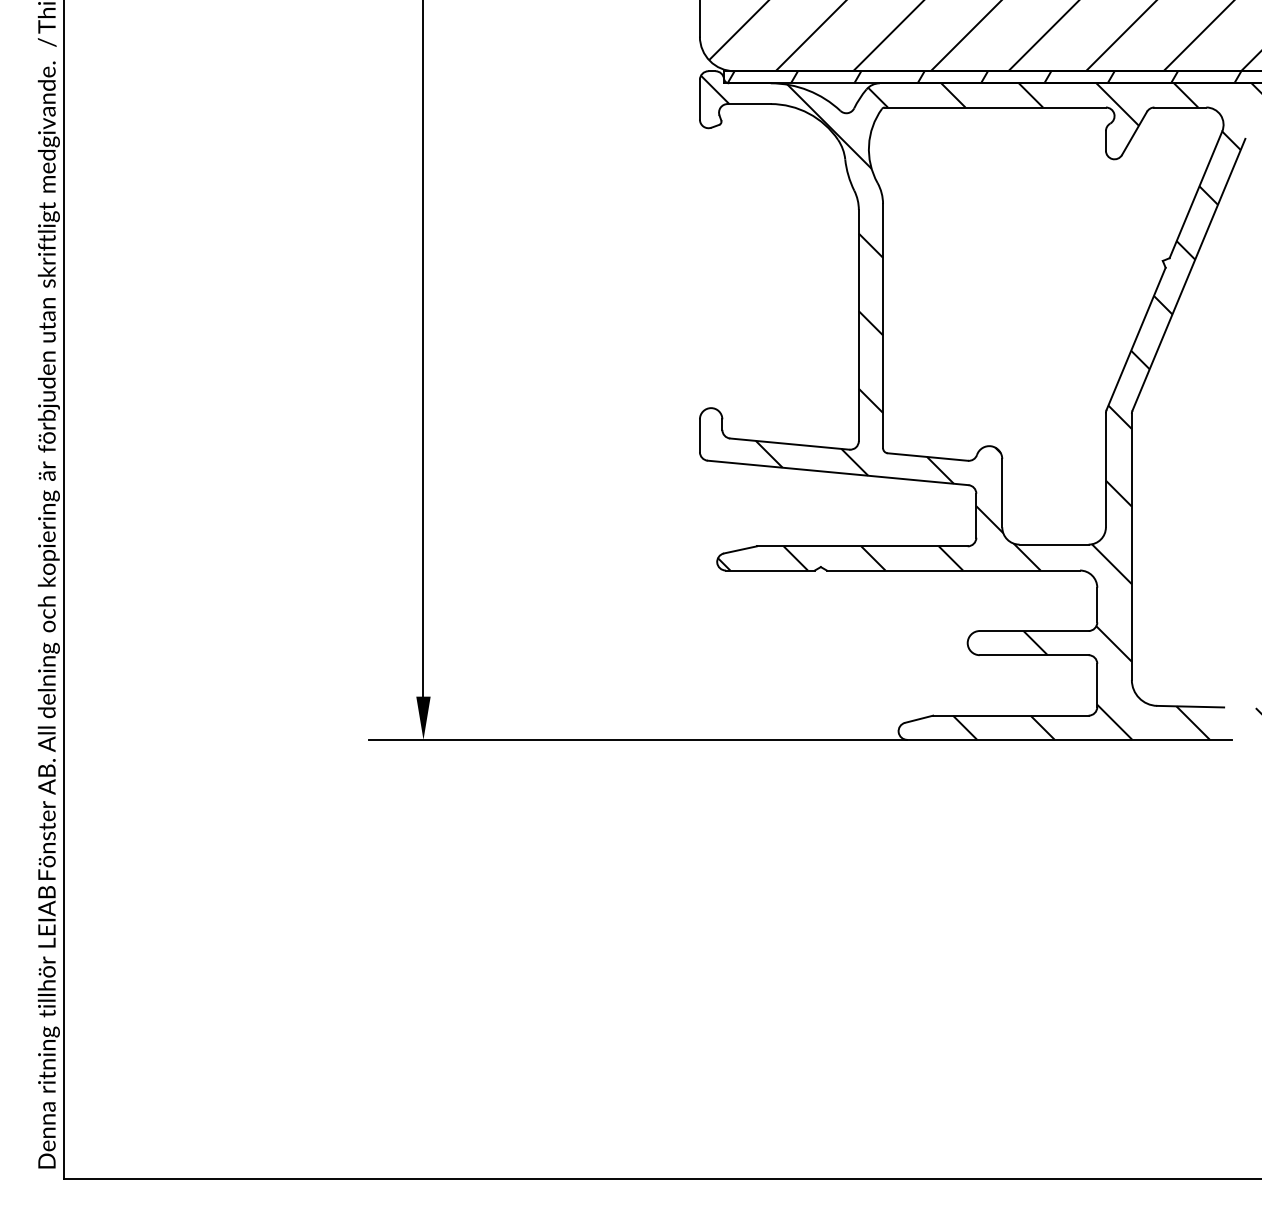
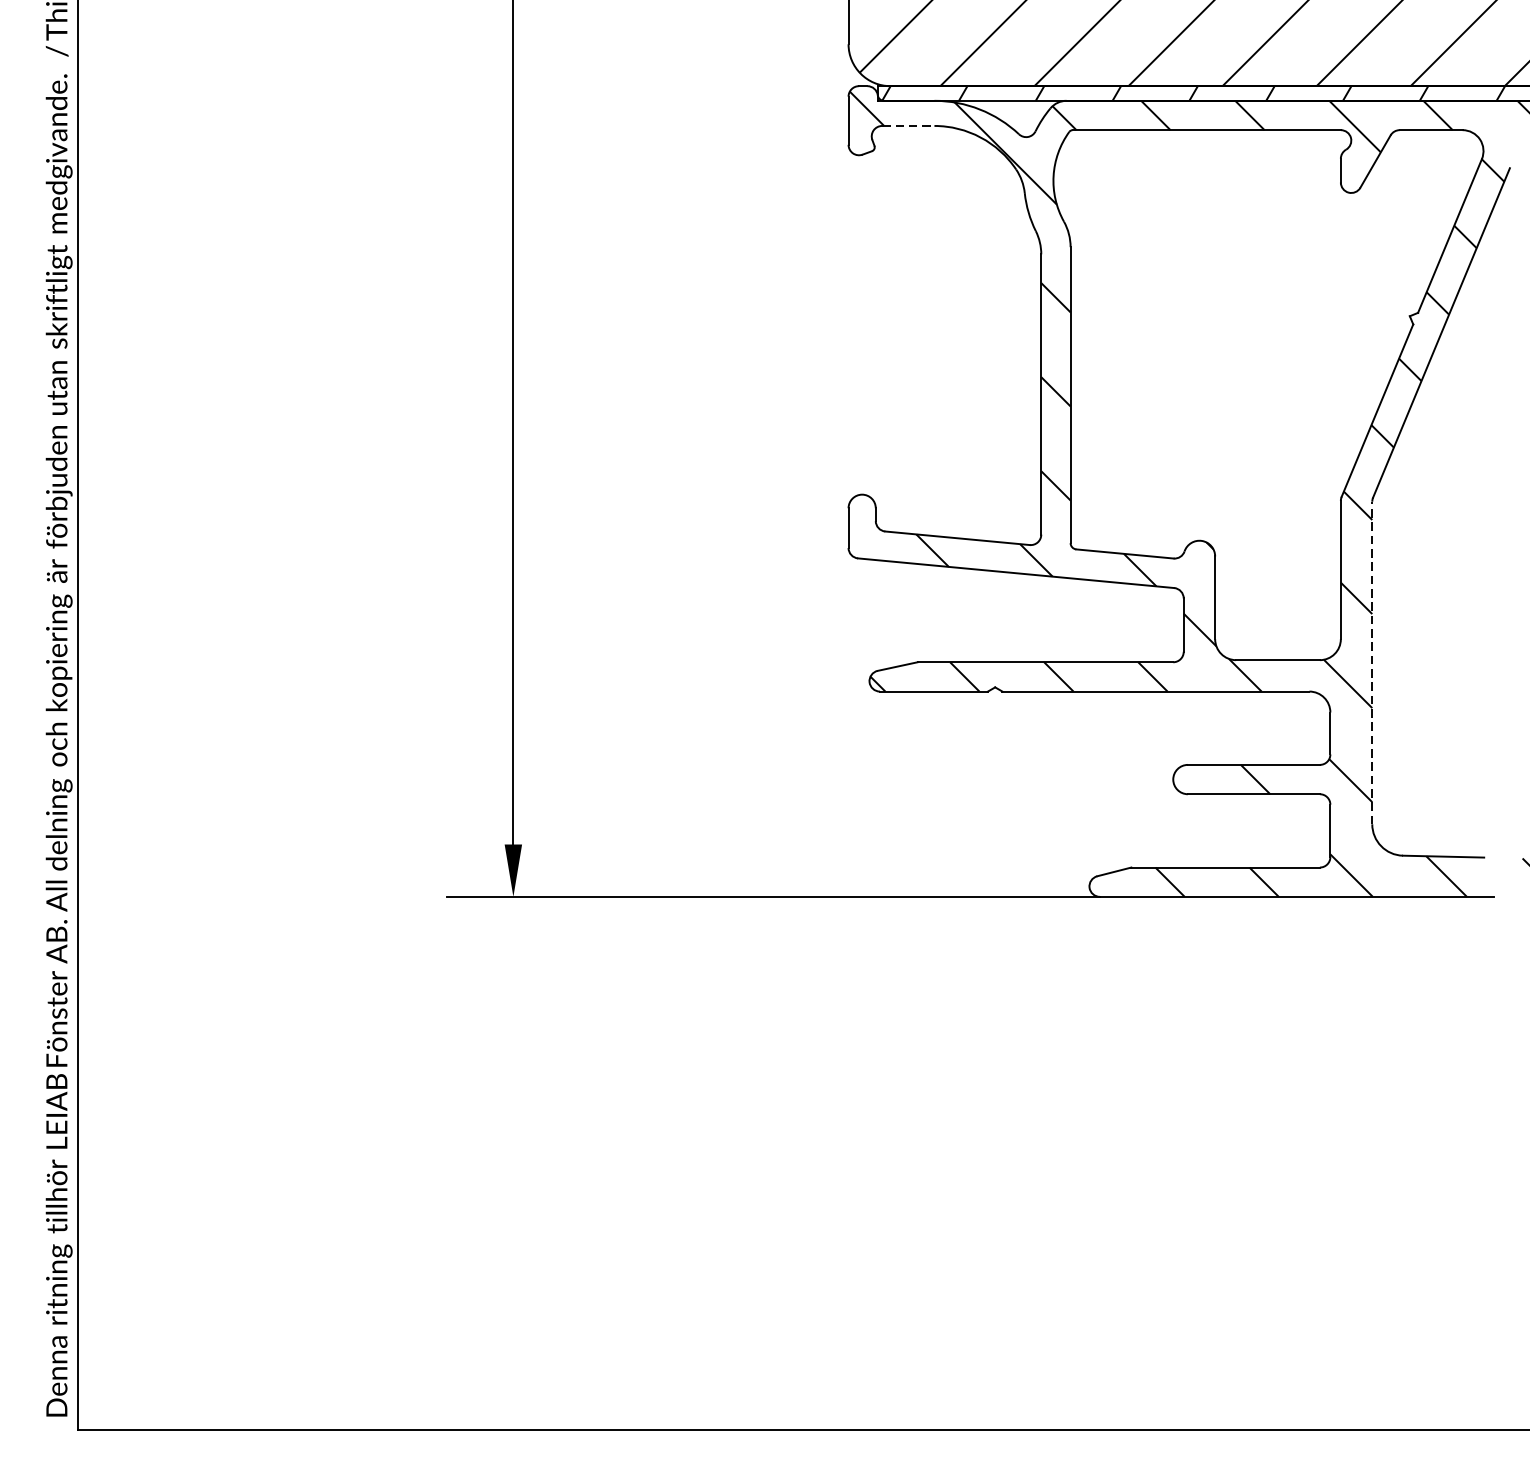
line: (749, 104) -> (908, 126), solid -> dashed
line: (1131, 546) -> (1371, 662), solid -> dashed

